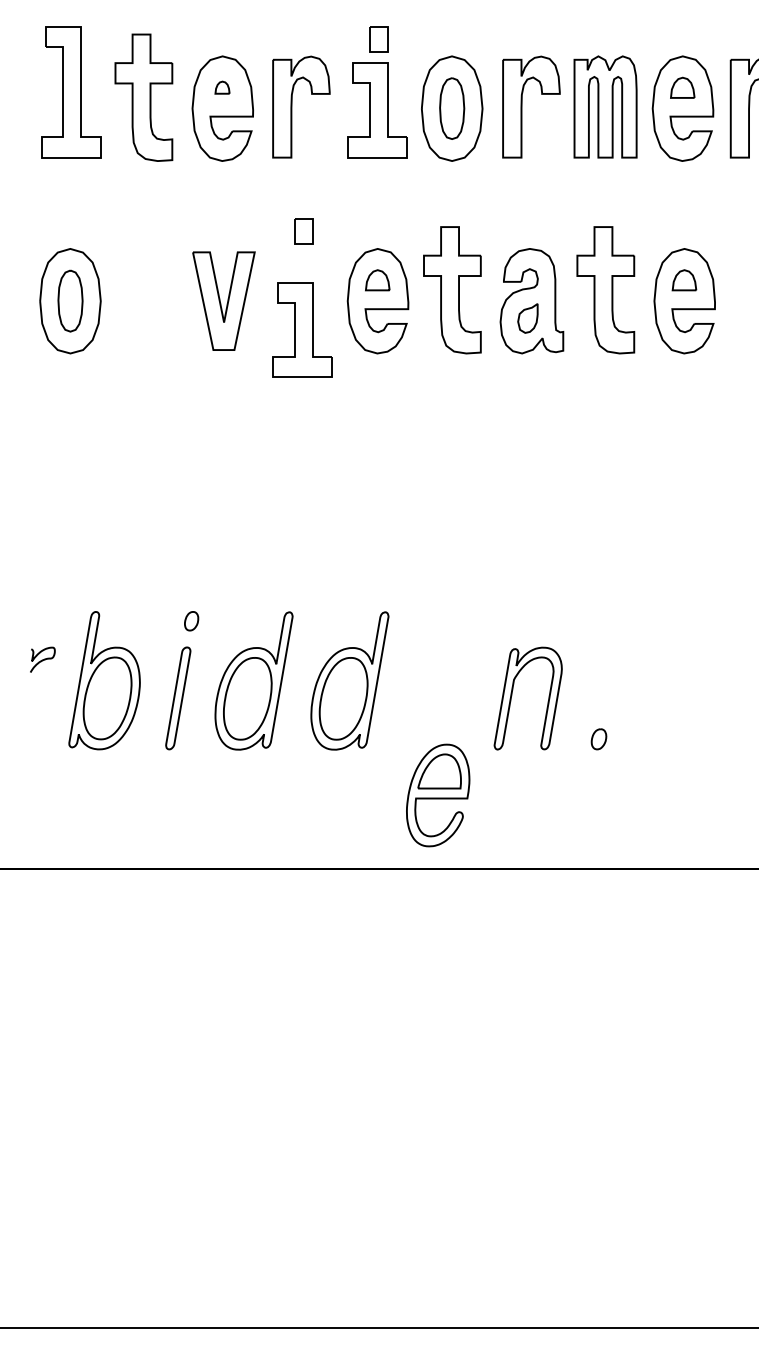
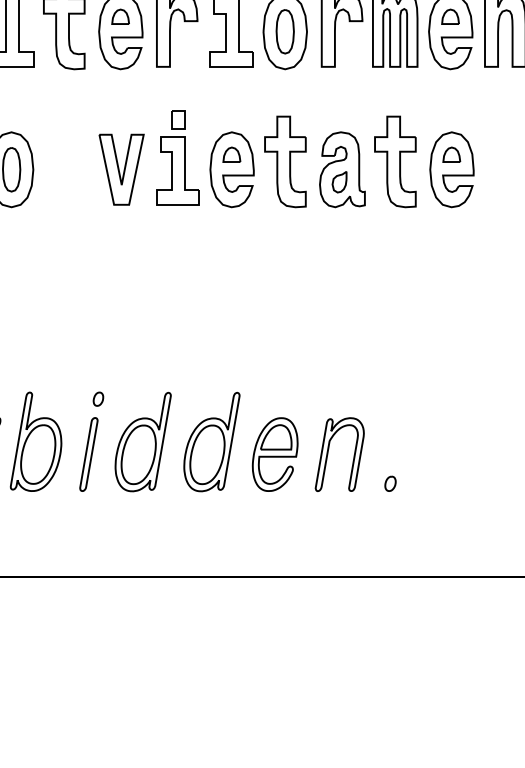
part: (222, 87) -> (120, 16), size x1.67
part: (302, 329) -> (177, 170), moved
part: (438, 795) -> (275, 454), moved

